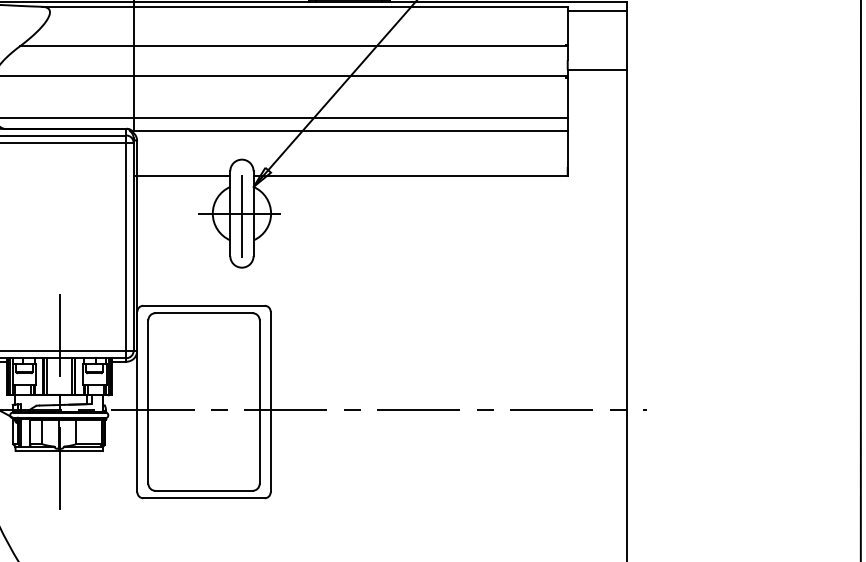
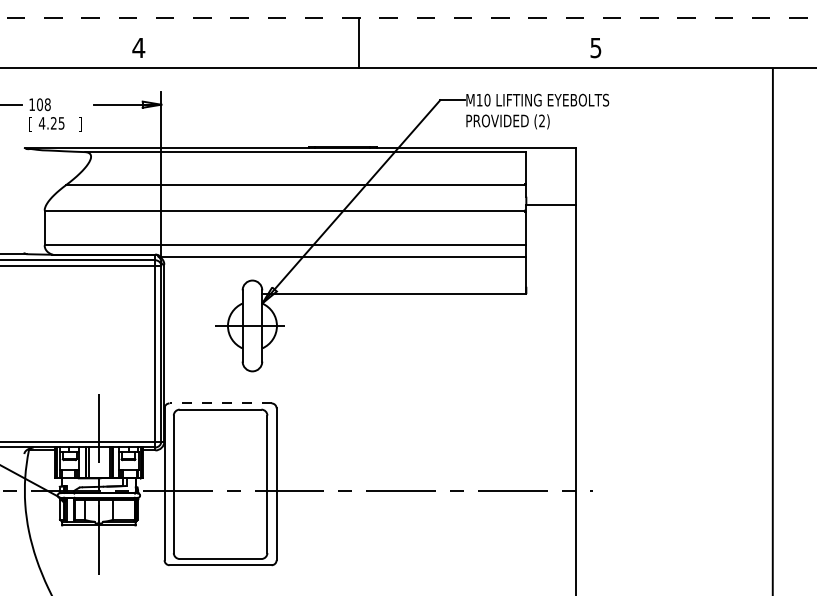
line: (597, 10) -> (551, 155), removed
line: (181, 176) -> (201, 294), removed
line: (241, 213) -> (252, 325), removed
line: (203, 305) -> (220, 403), solid -> dashed

